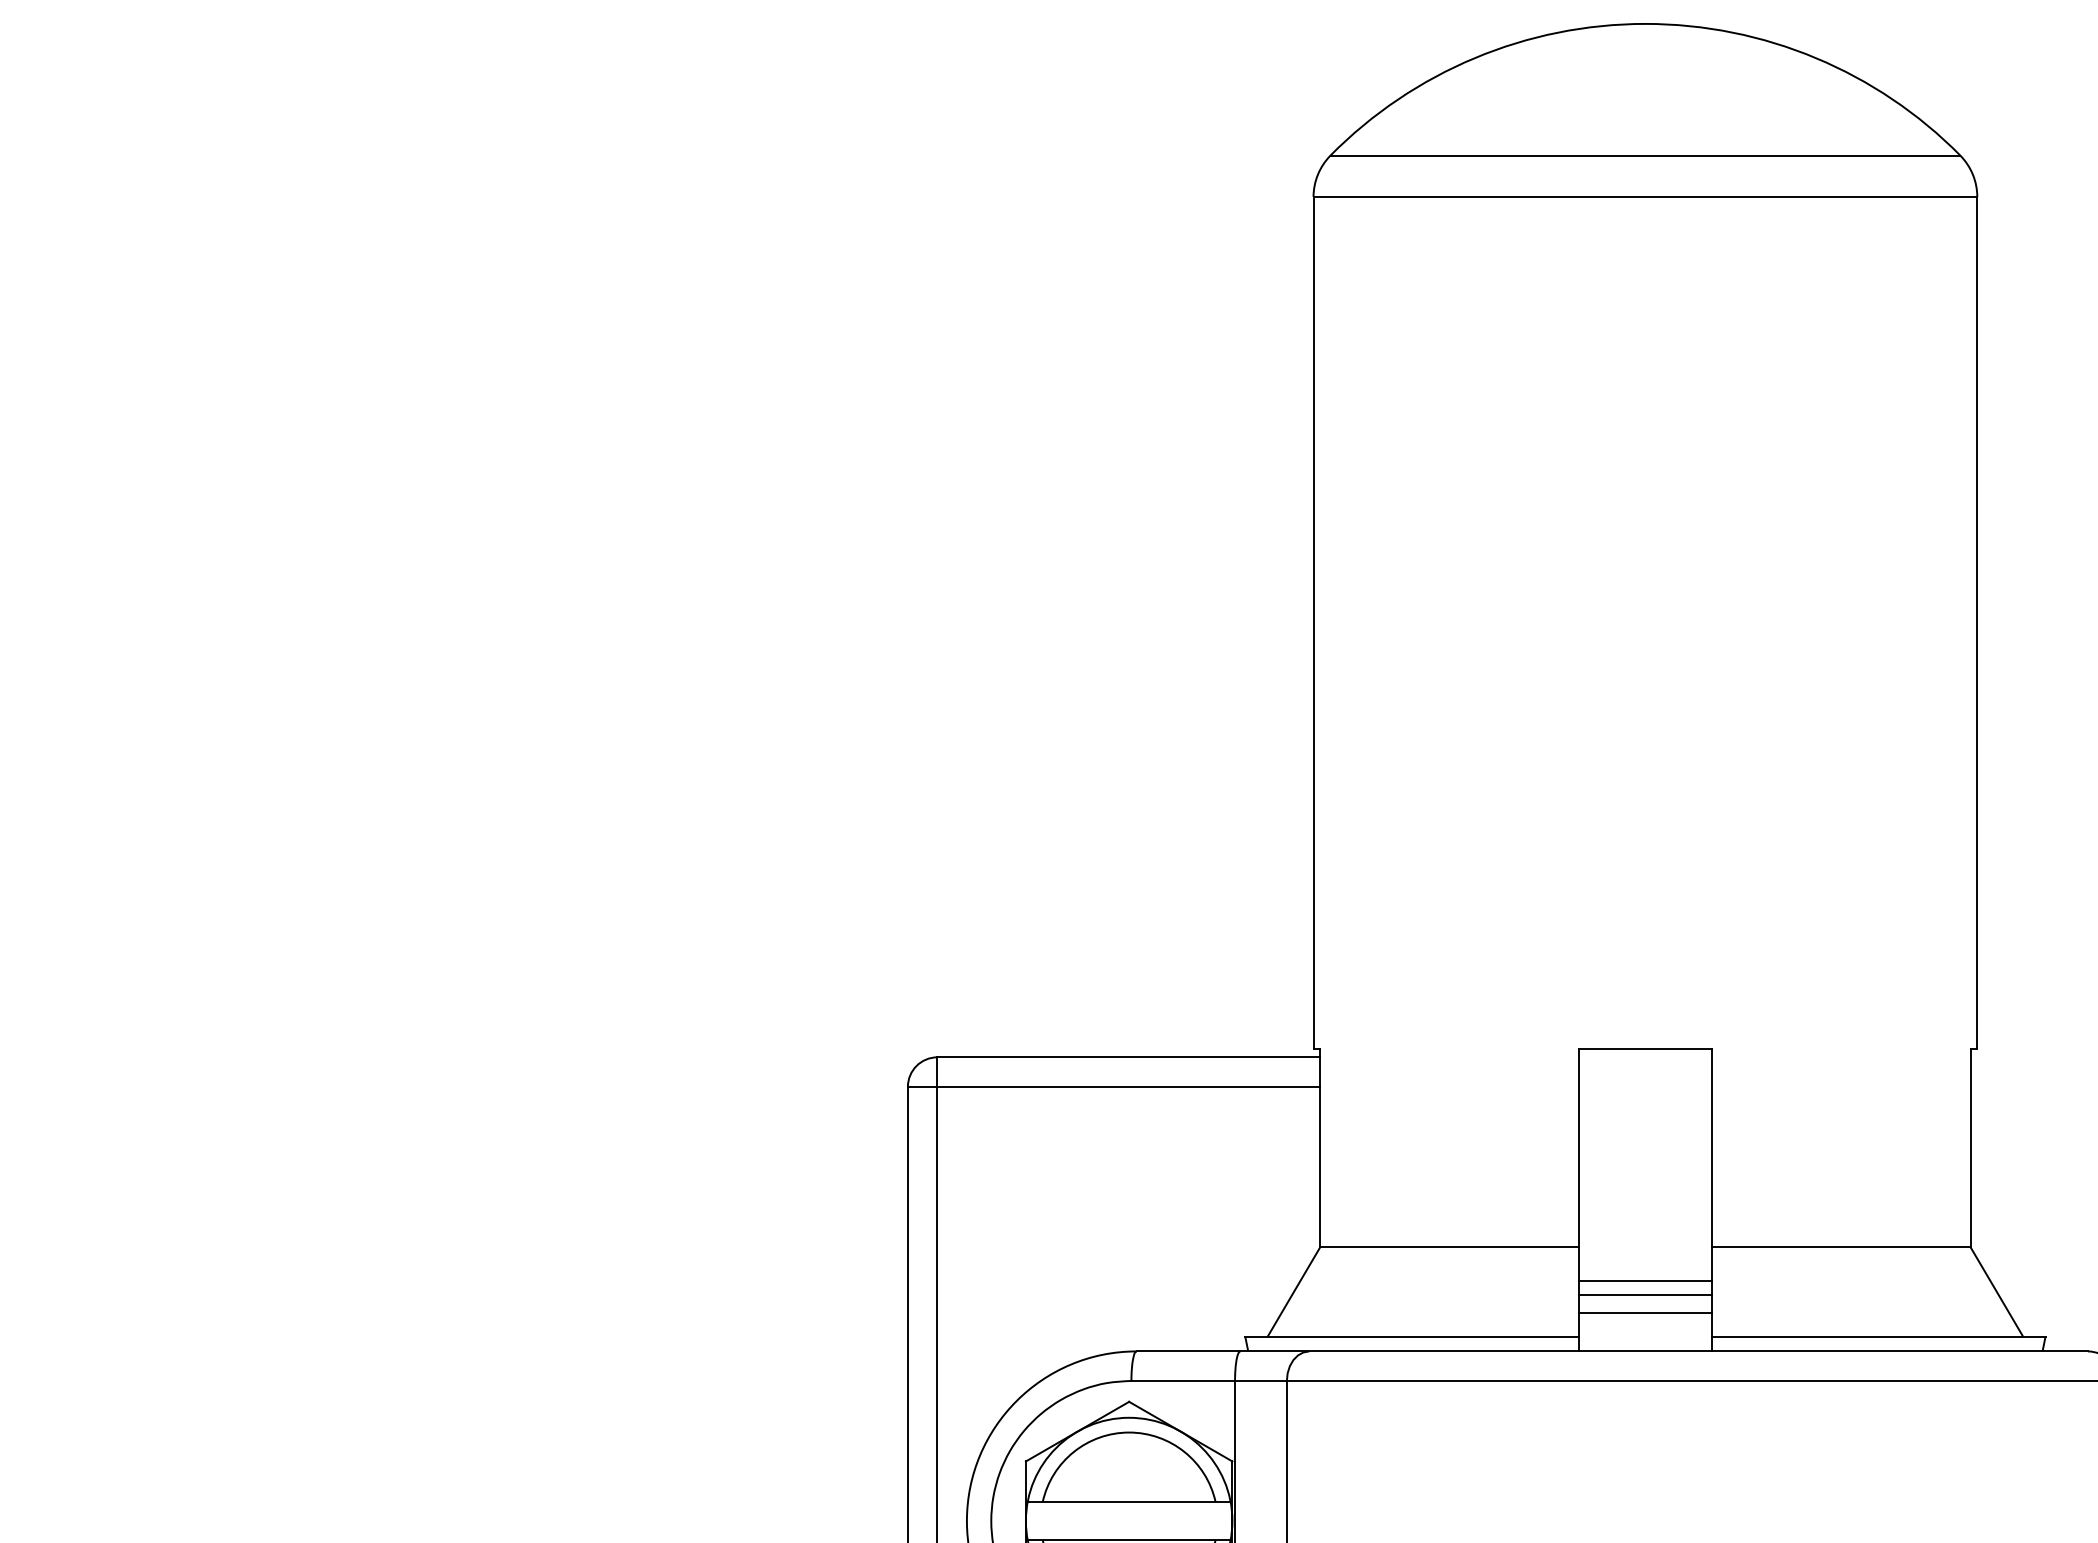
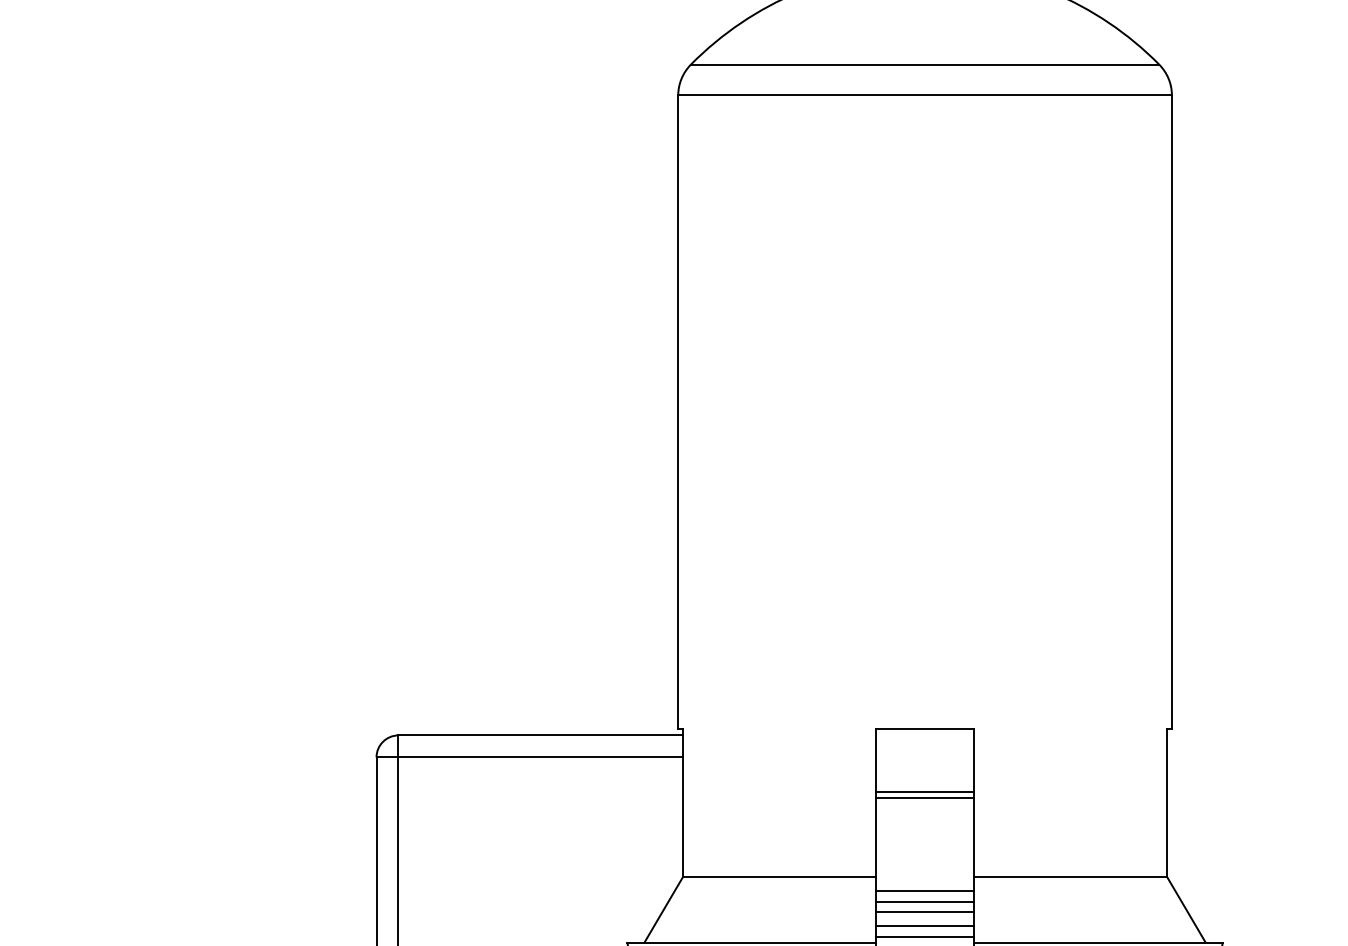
line: (1645, 1133) -> (925, 792), added
line: (1645, 1141) -> (925, 798), added
line: (1645, 1265) -> (925, 890), added
line: (1645, 1327) -> (925, 936), added

